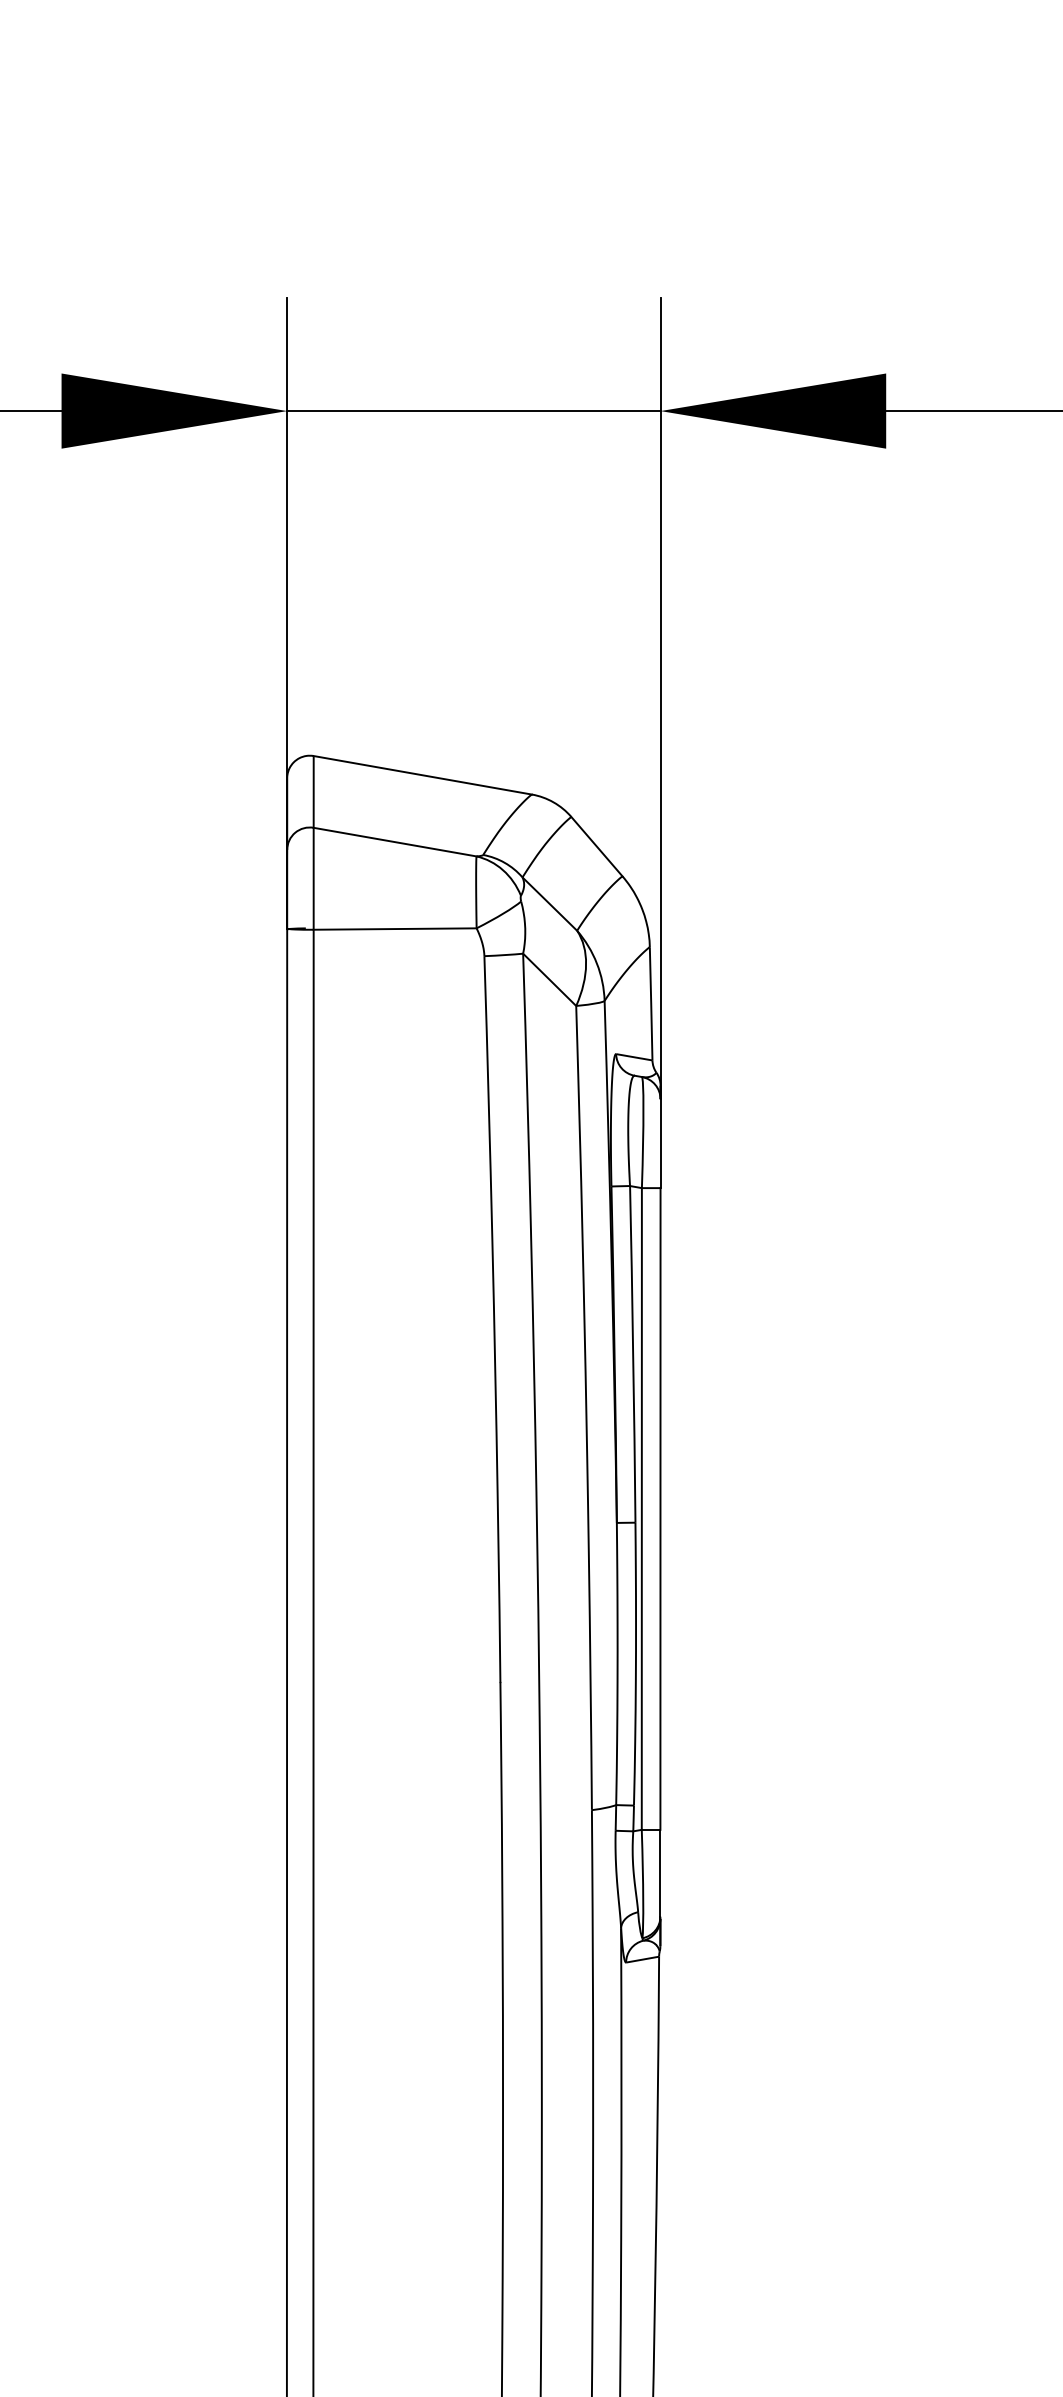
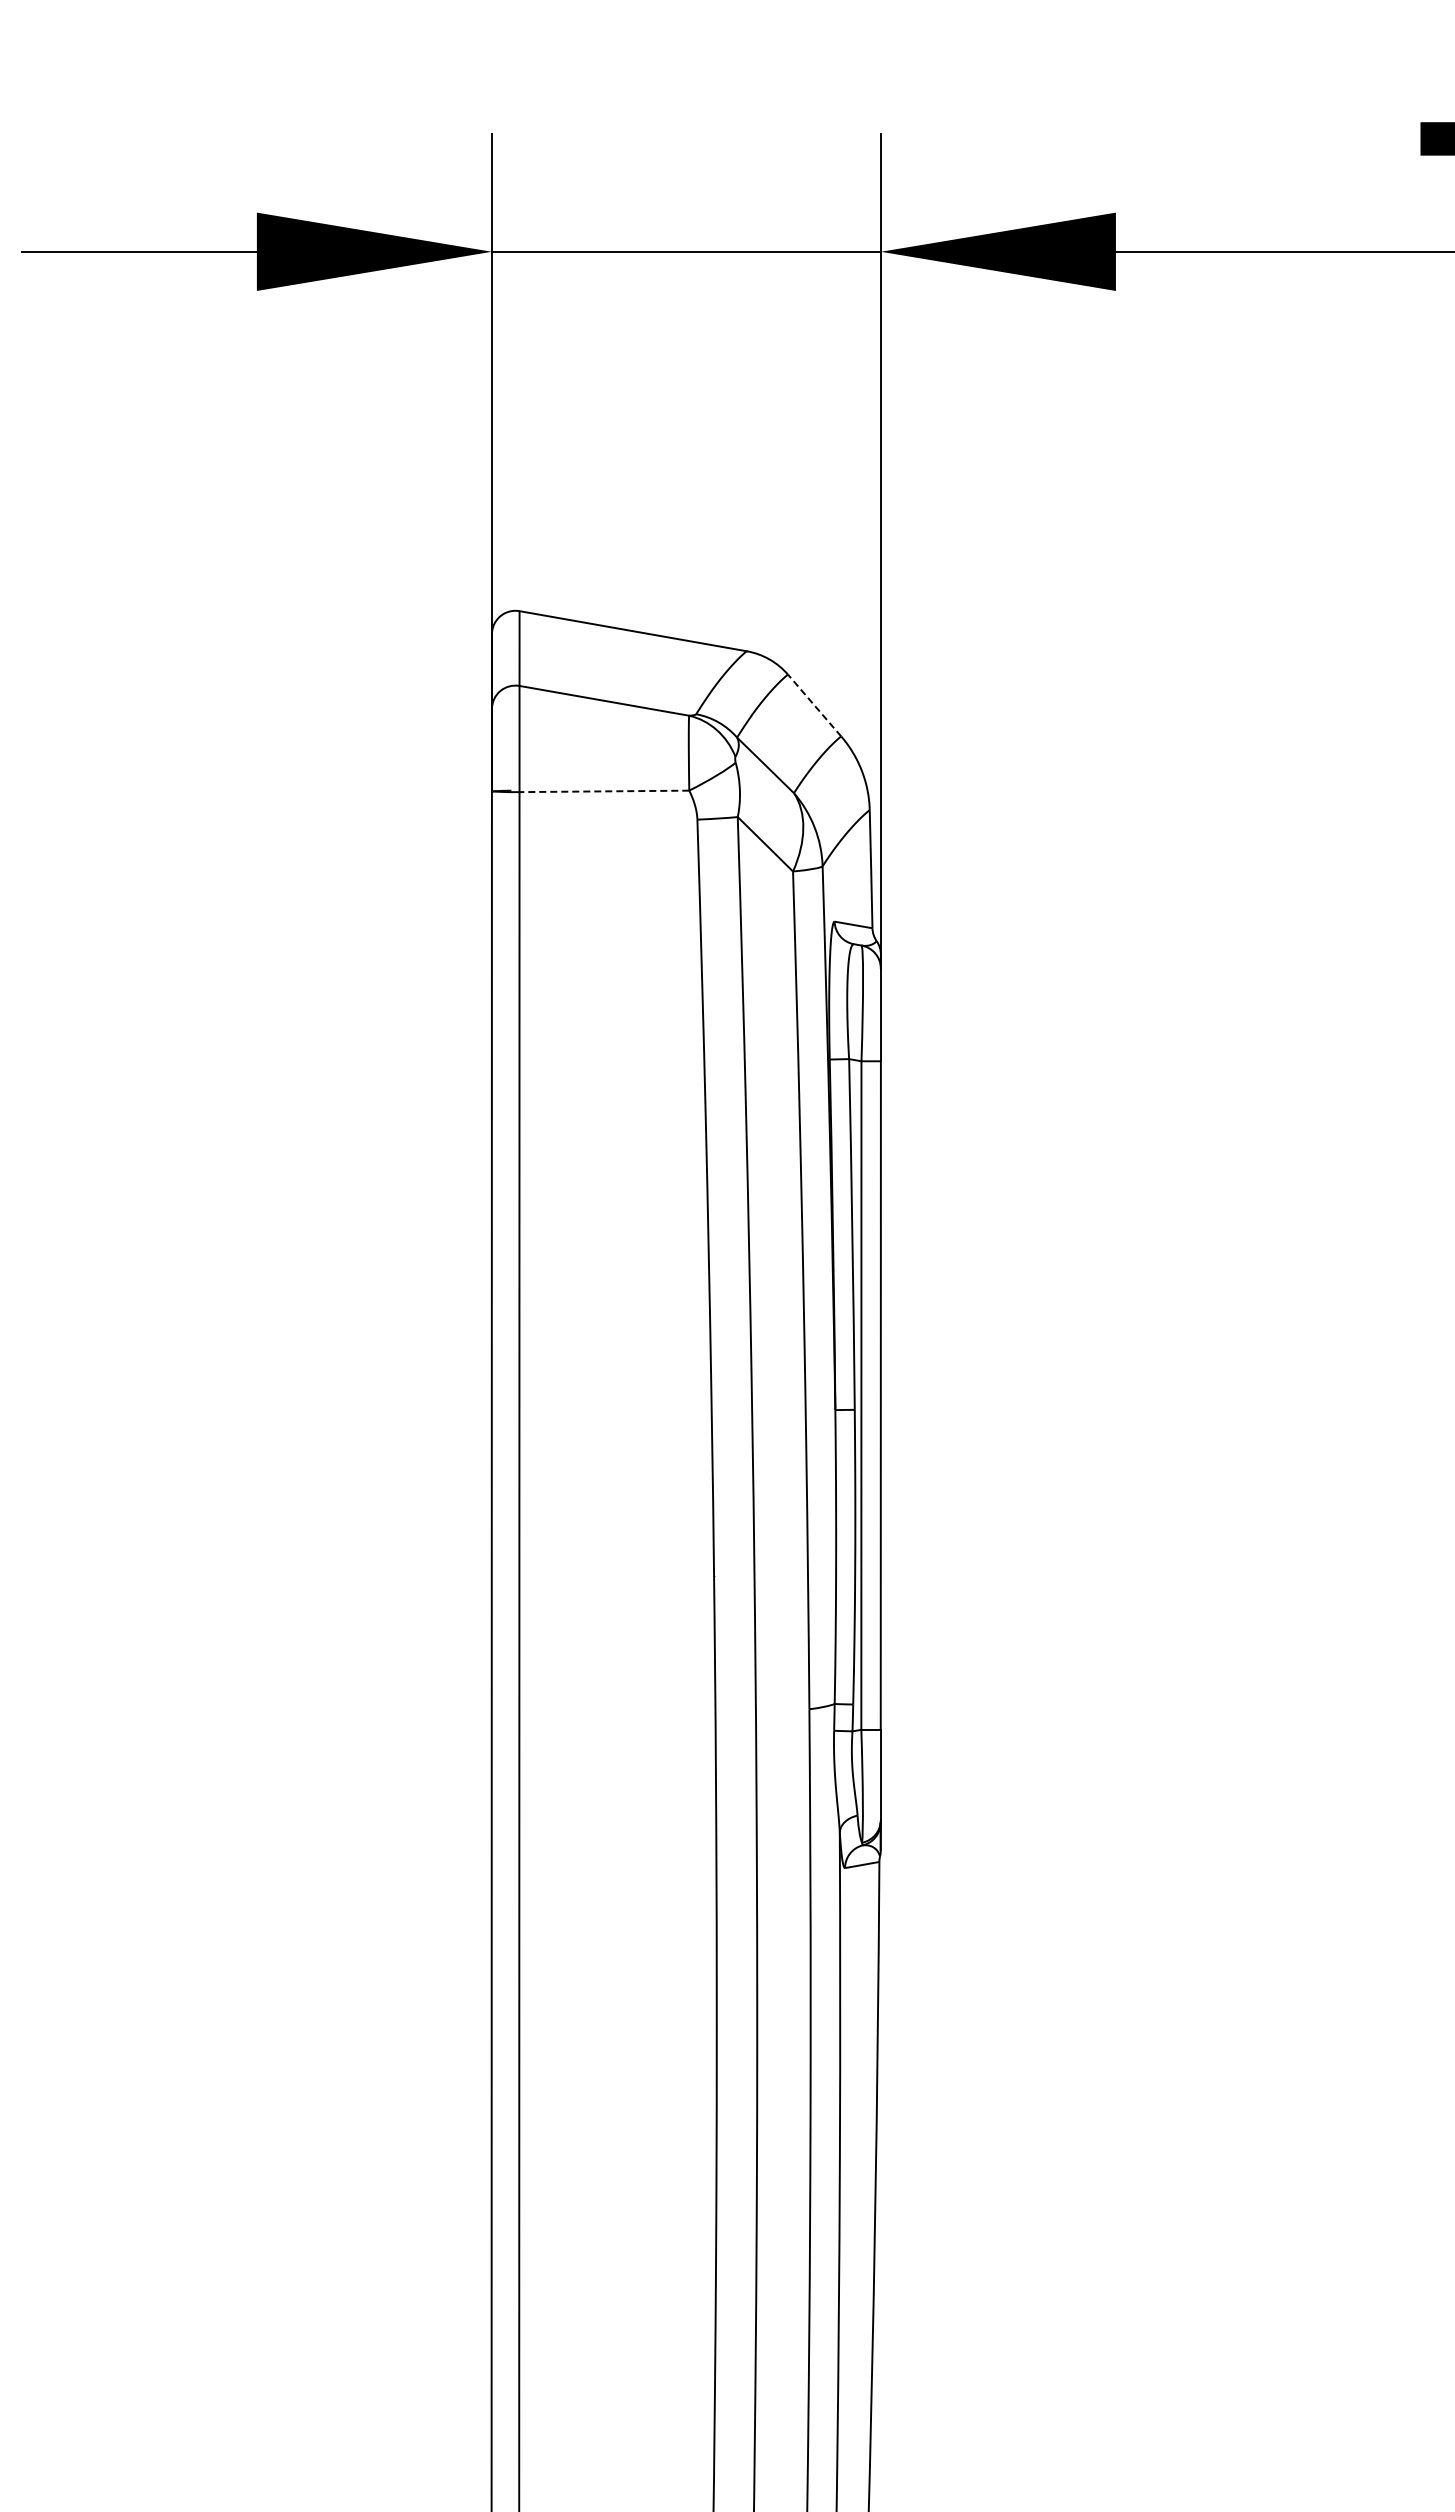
line: (596, 846) -> (814, 705), solid -> dashed
line: (395, 929) -> (604, 791), solid -> dashed

